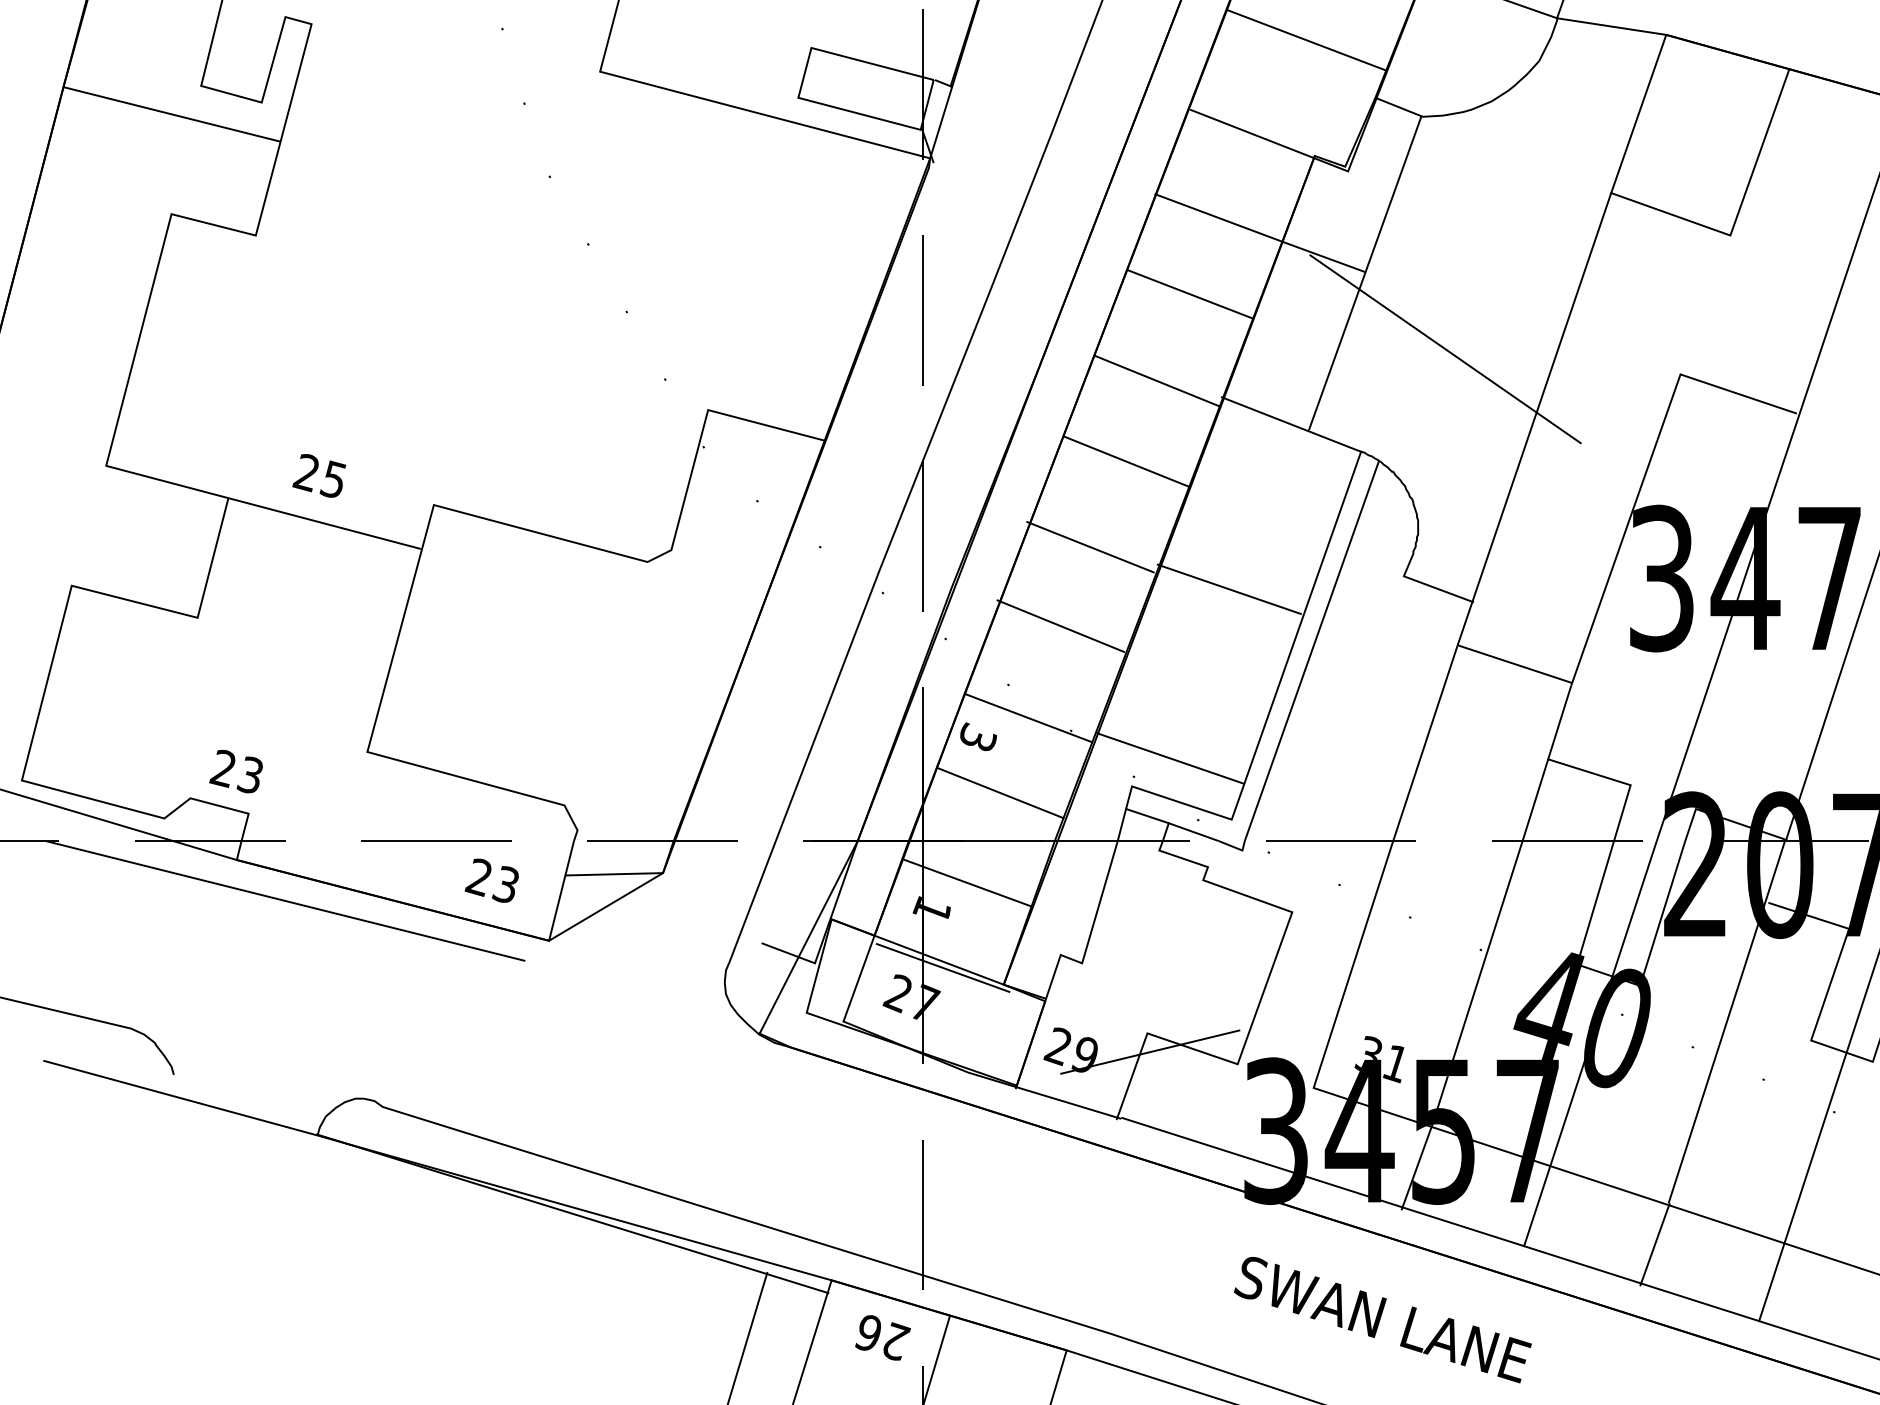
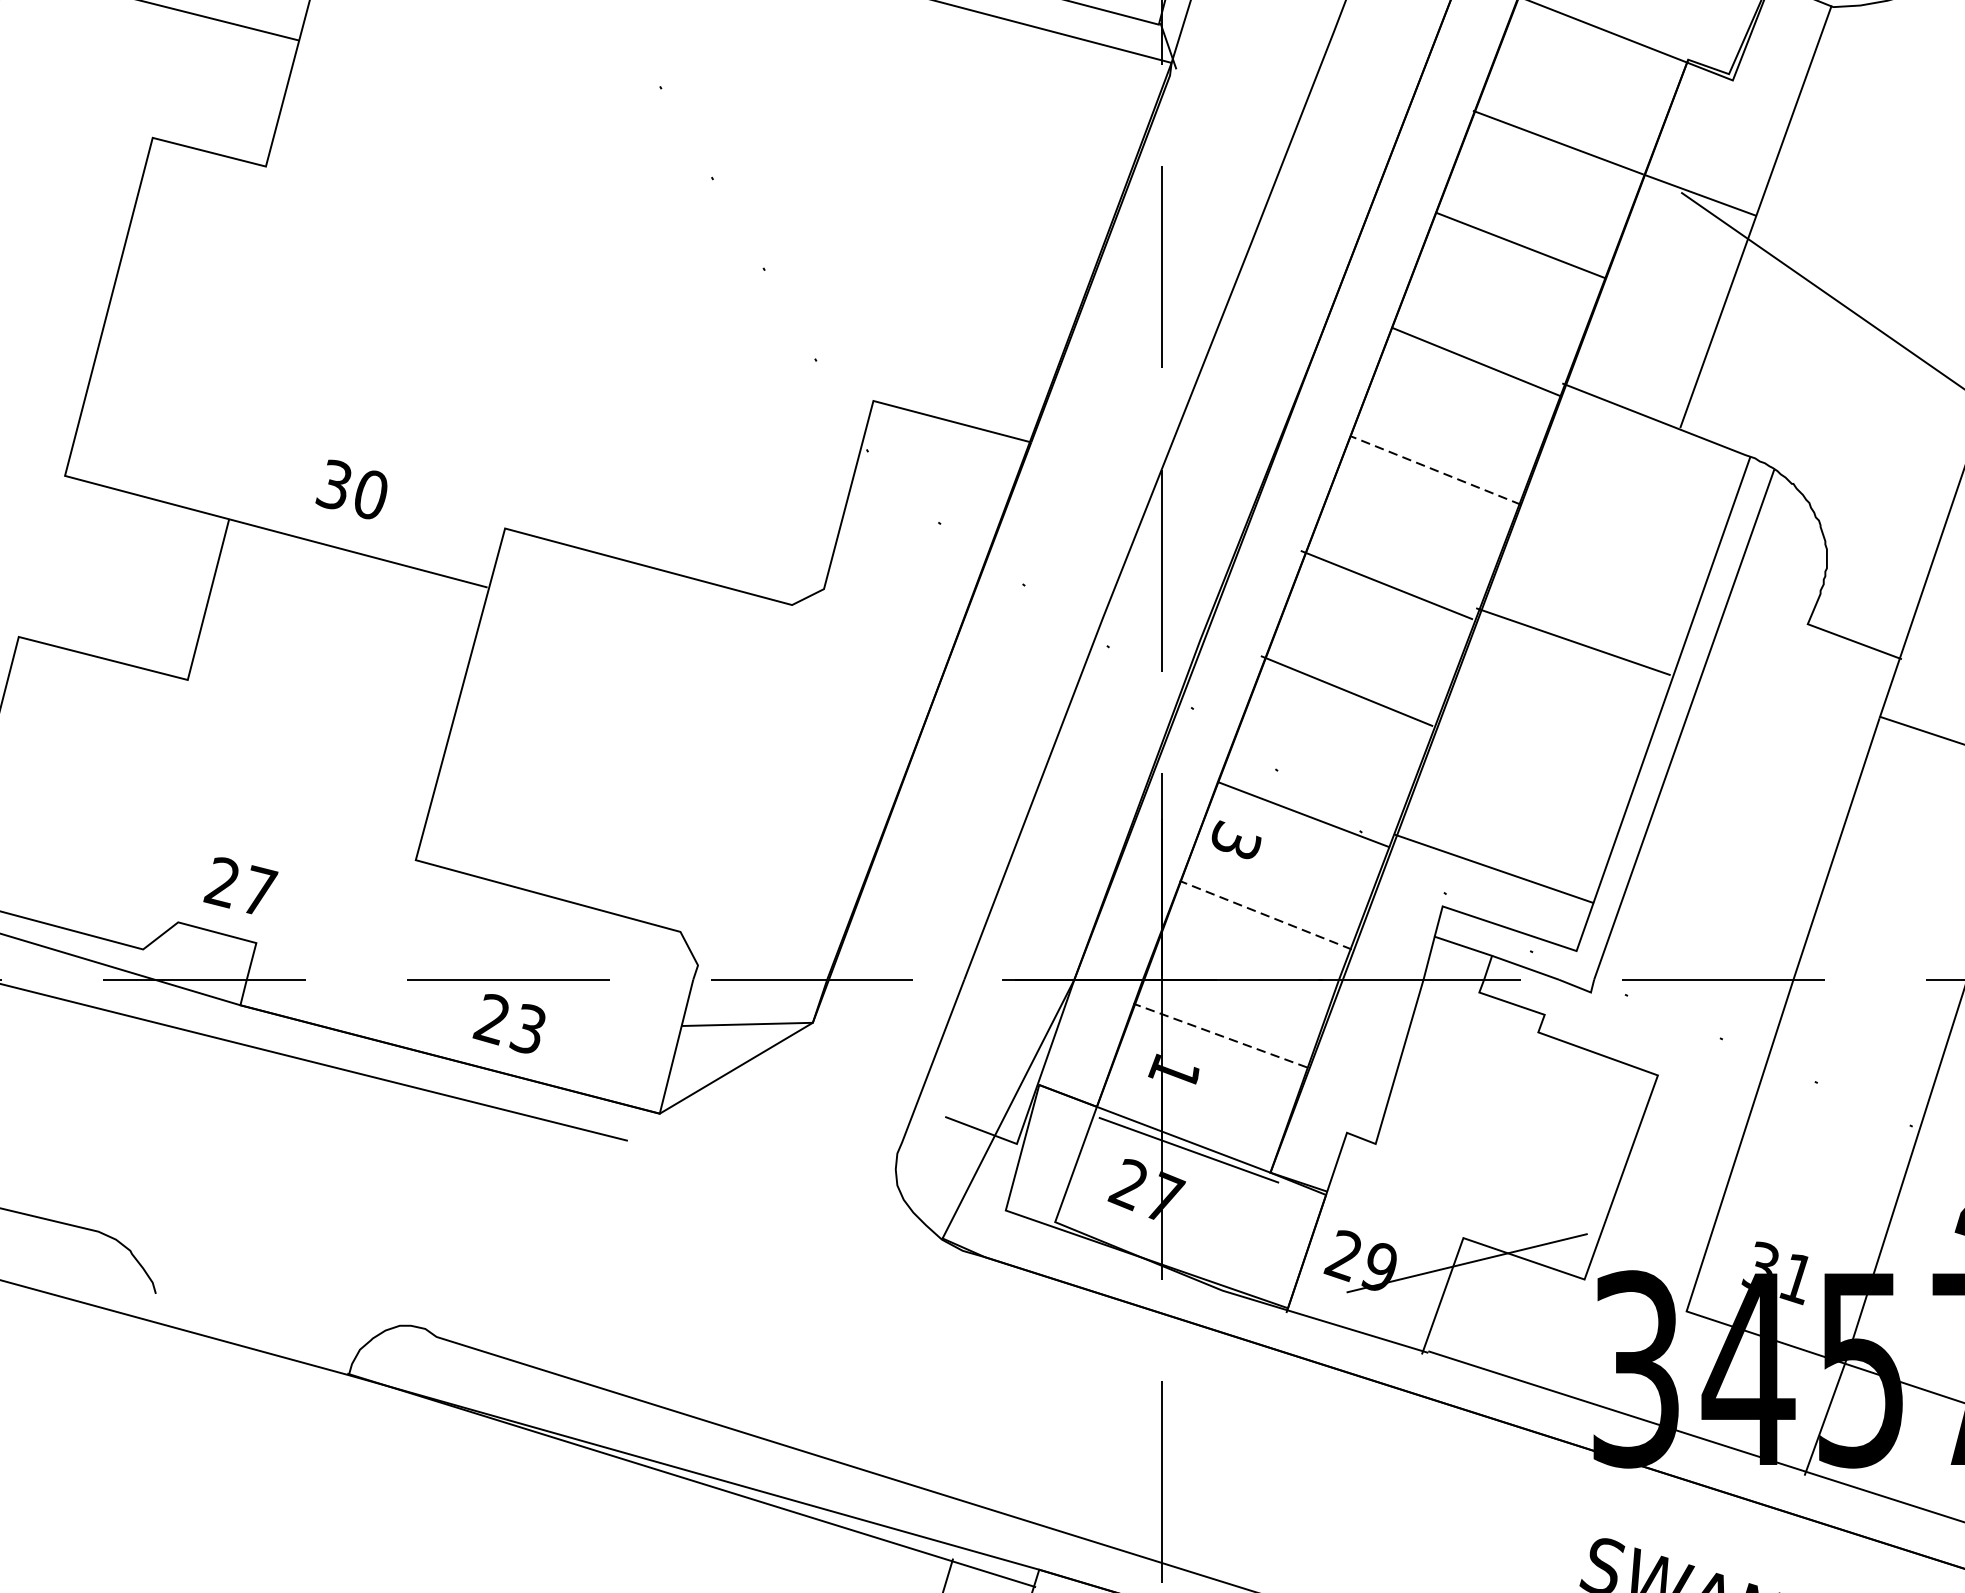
line: (1126, 461) -> (1435, 470), solid -> dashed
text: (319, 475) -> (351, 488), 25 -> 30
text: (250, 774) -> (258, 890), 23 -> 27
line: (999, 792) -> (1264, 914), solid -> dashed
text: (491, 880) -> (508, 1023), moved
line: (966, 882) -> (1220, 1035), solid -> dashed

